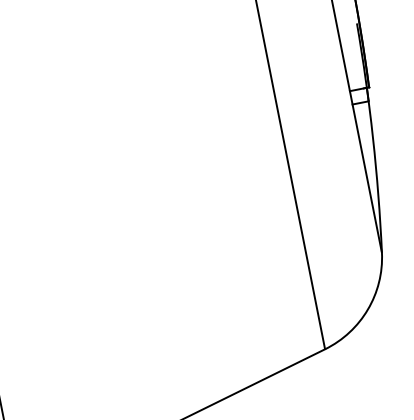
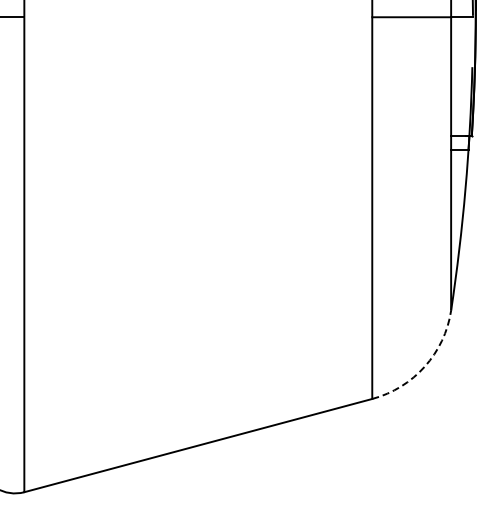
arc: (367, 309) -> (424, 366), solid -> dashed

